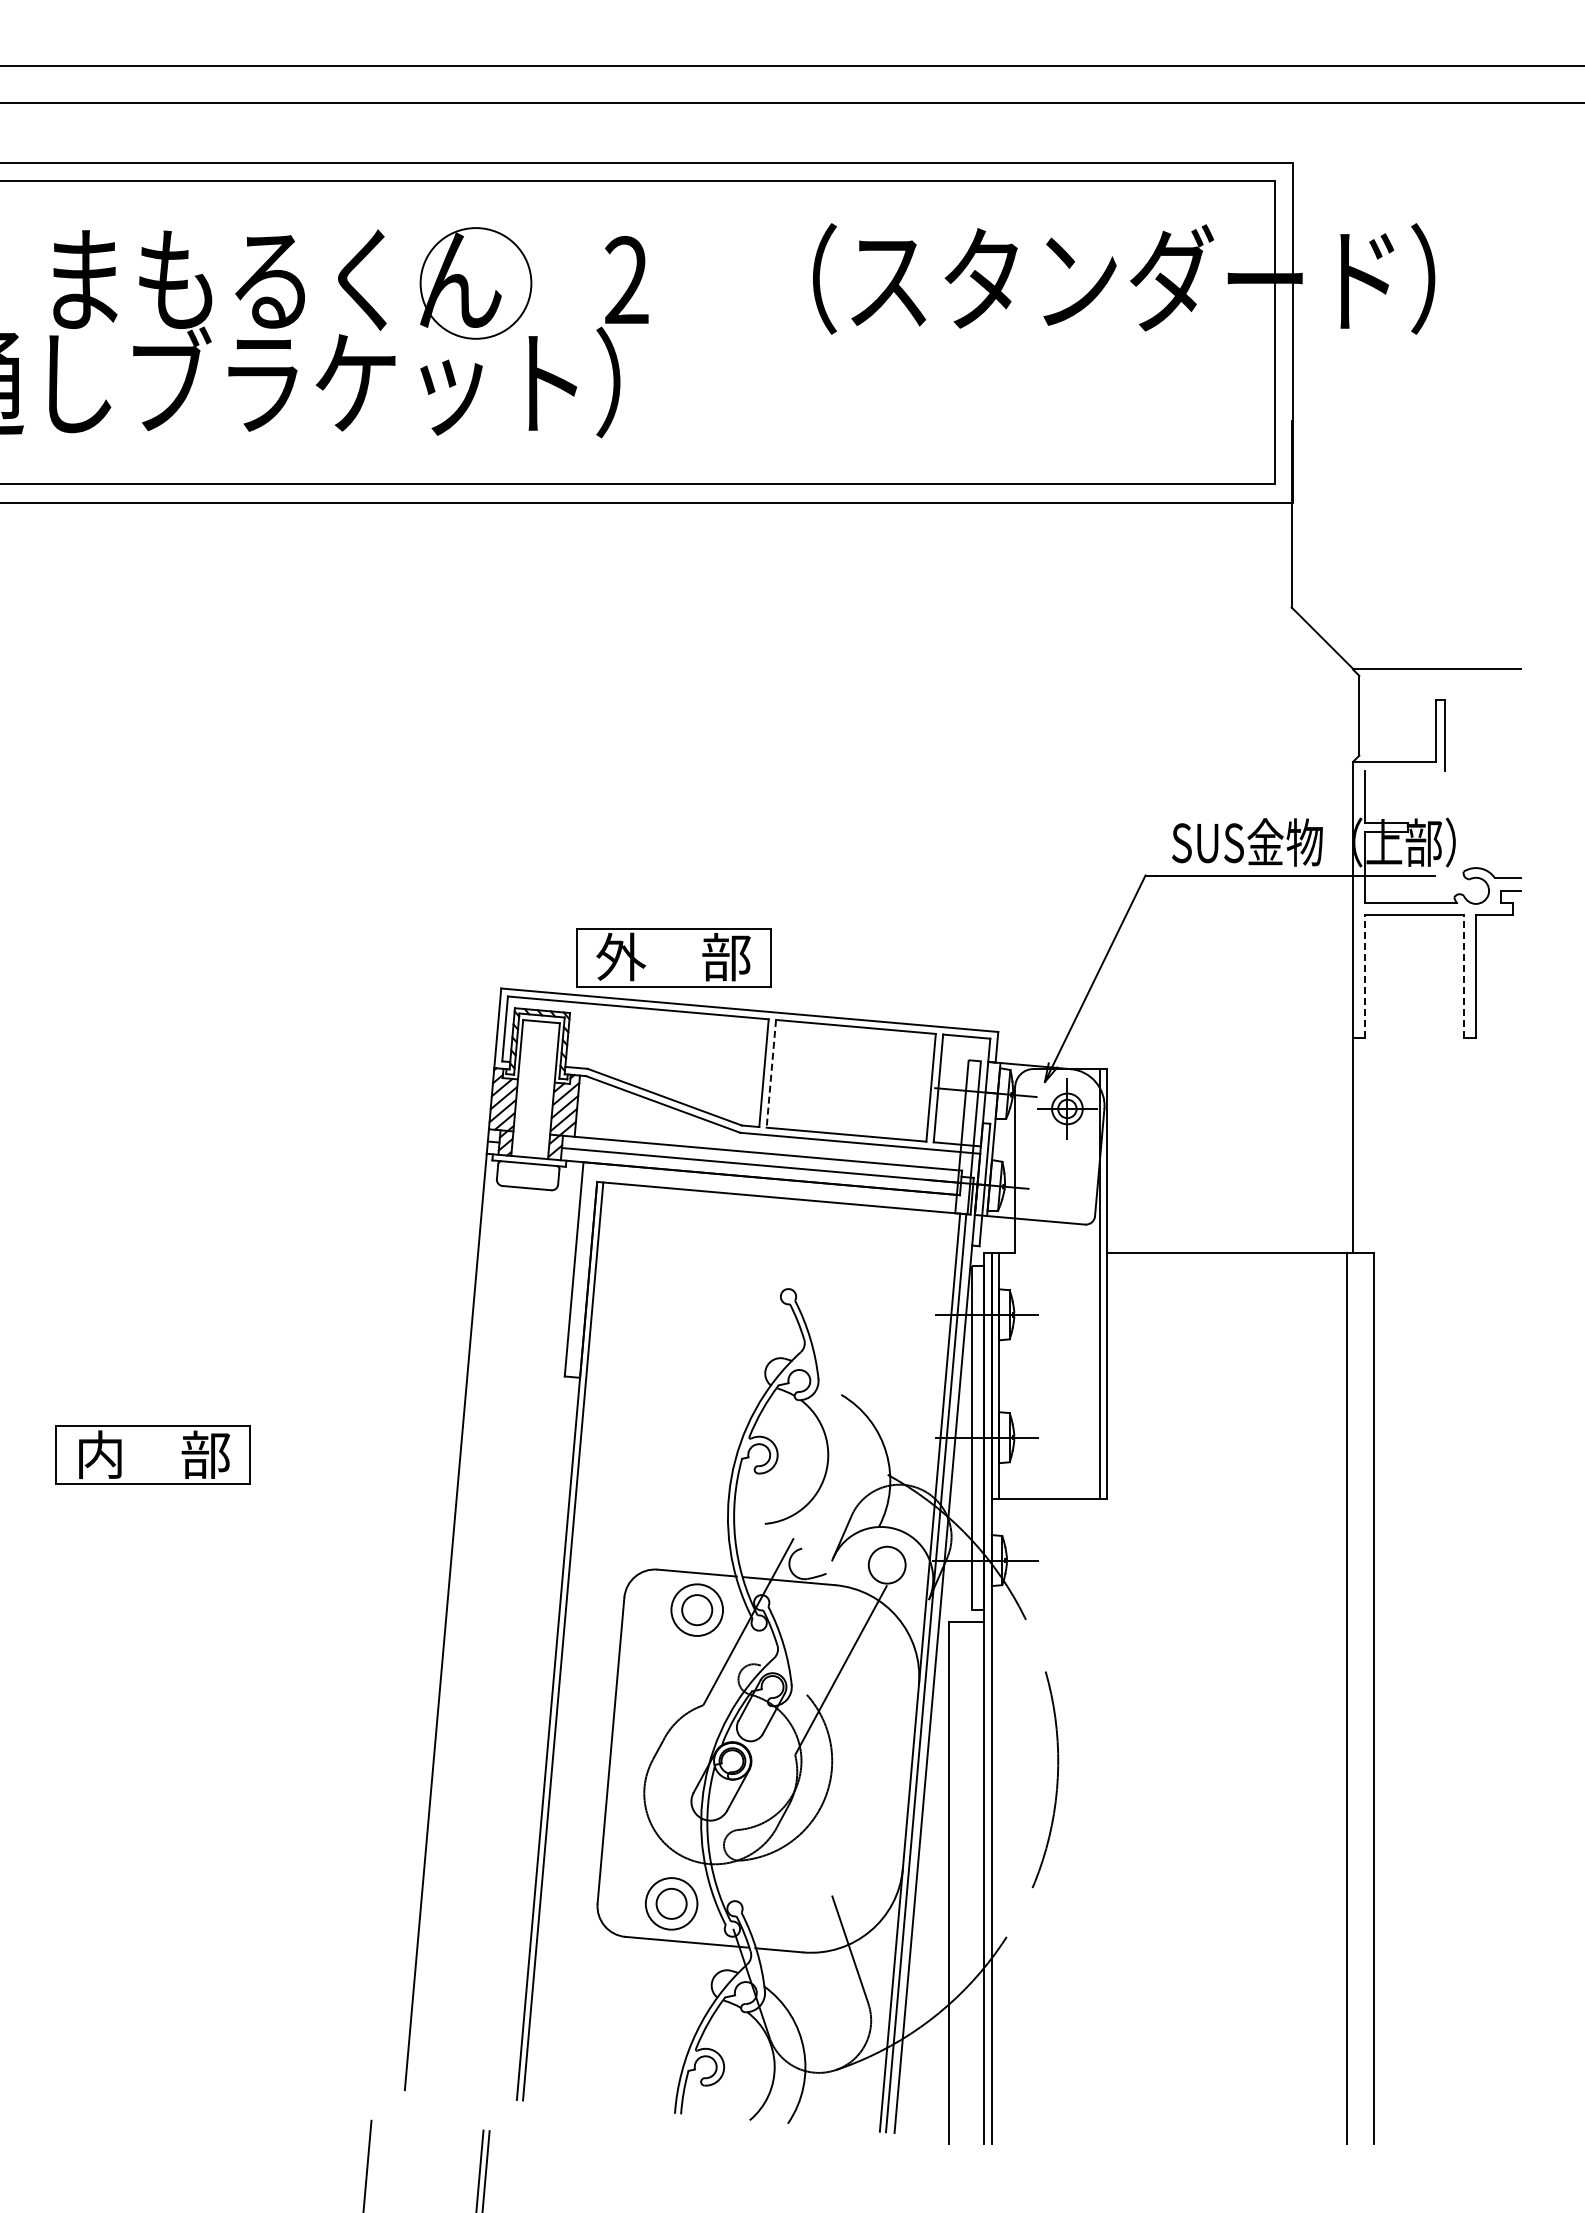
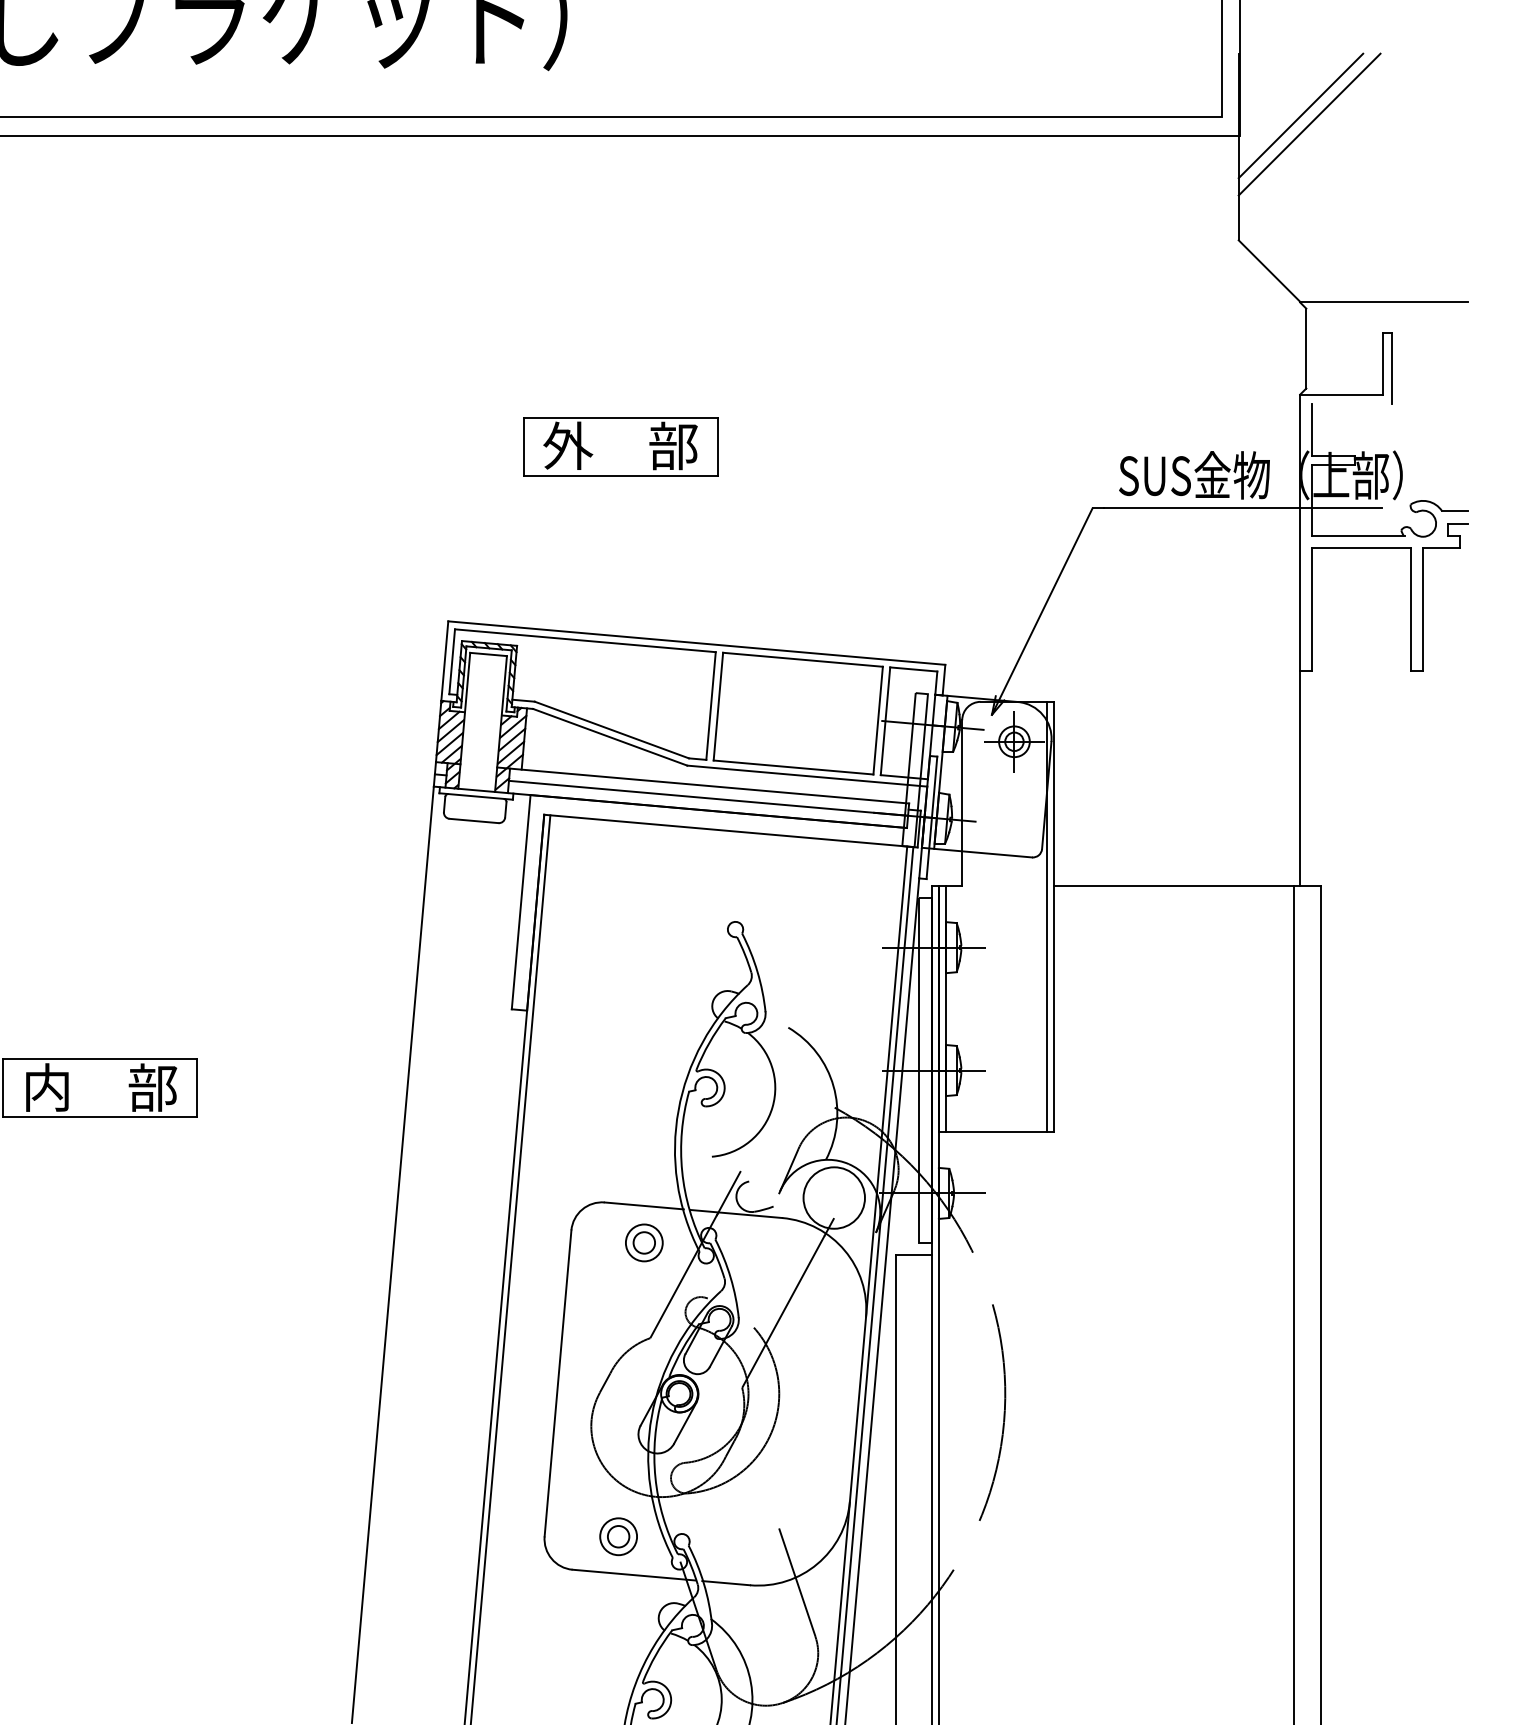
line: (1353, 482) -> (1300, 115), added
line: (1362, 491) -> (1309, 124), added
part: (673, 957) -> (620, 446), moved
line: (1365, 976) -> (1312, 609), dashed -> solid
line: (1463, 976) -> (1410, 609), dashed -> solid
line: (771, 1074) -> (718, 707), dashed -> solid
circle: (886, 1564) -> (833, 1197), size x1.67
part: (697, 1609) -> (644, 1242), size x0.71
part: (671, 1903) -> (618, 1536), size x0.71

